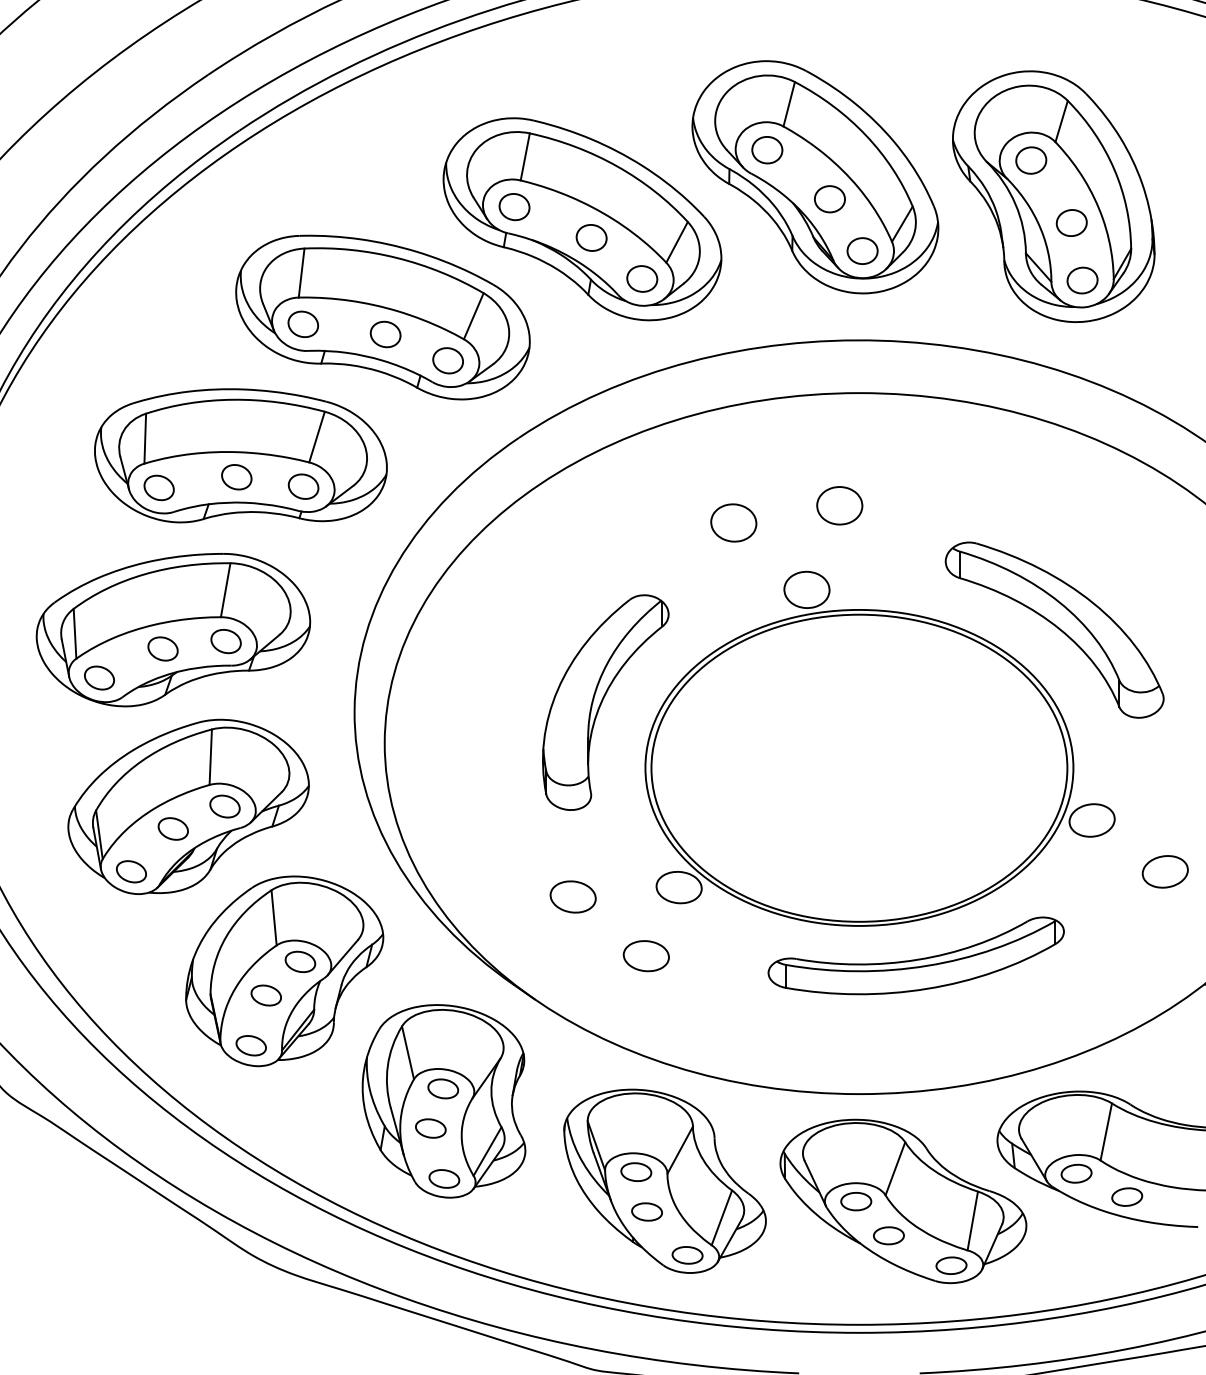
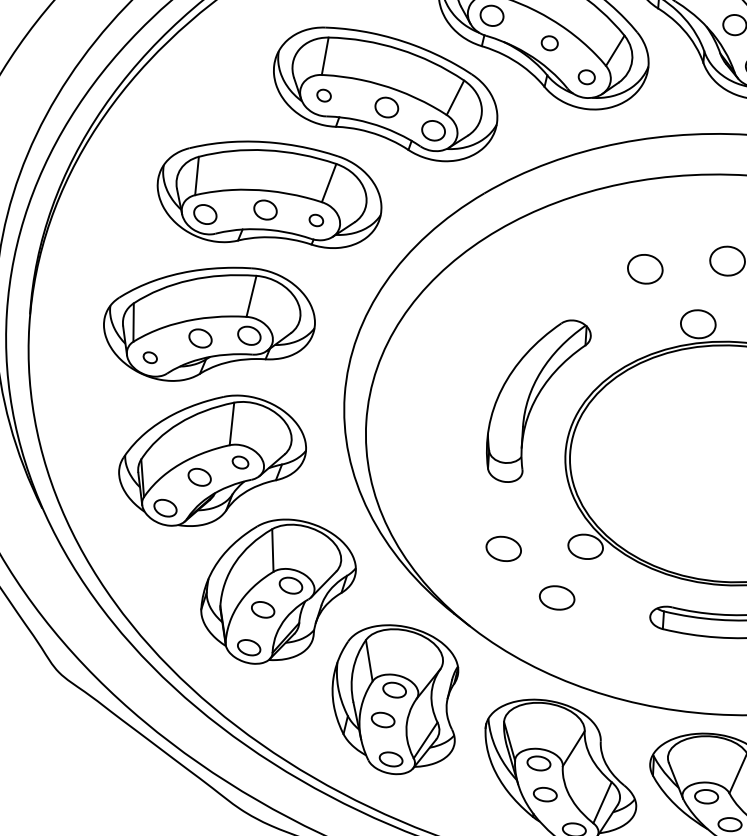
part: (591, 237) -> (549, 42), size x0.7
part: (642, 278) -> (586, 76), size x0.7
part: (303, 323) -> (324, 95), size x0.6
part: (303, 486) -> (316, 220), size x0.6
part: (99, 677) -> (150, 357), size x0.6
part: (224, 806) -> (240, 462), size x0.7

